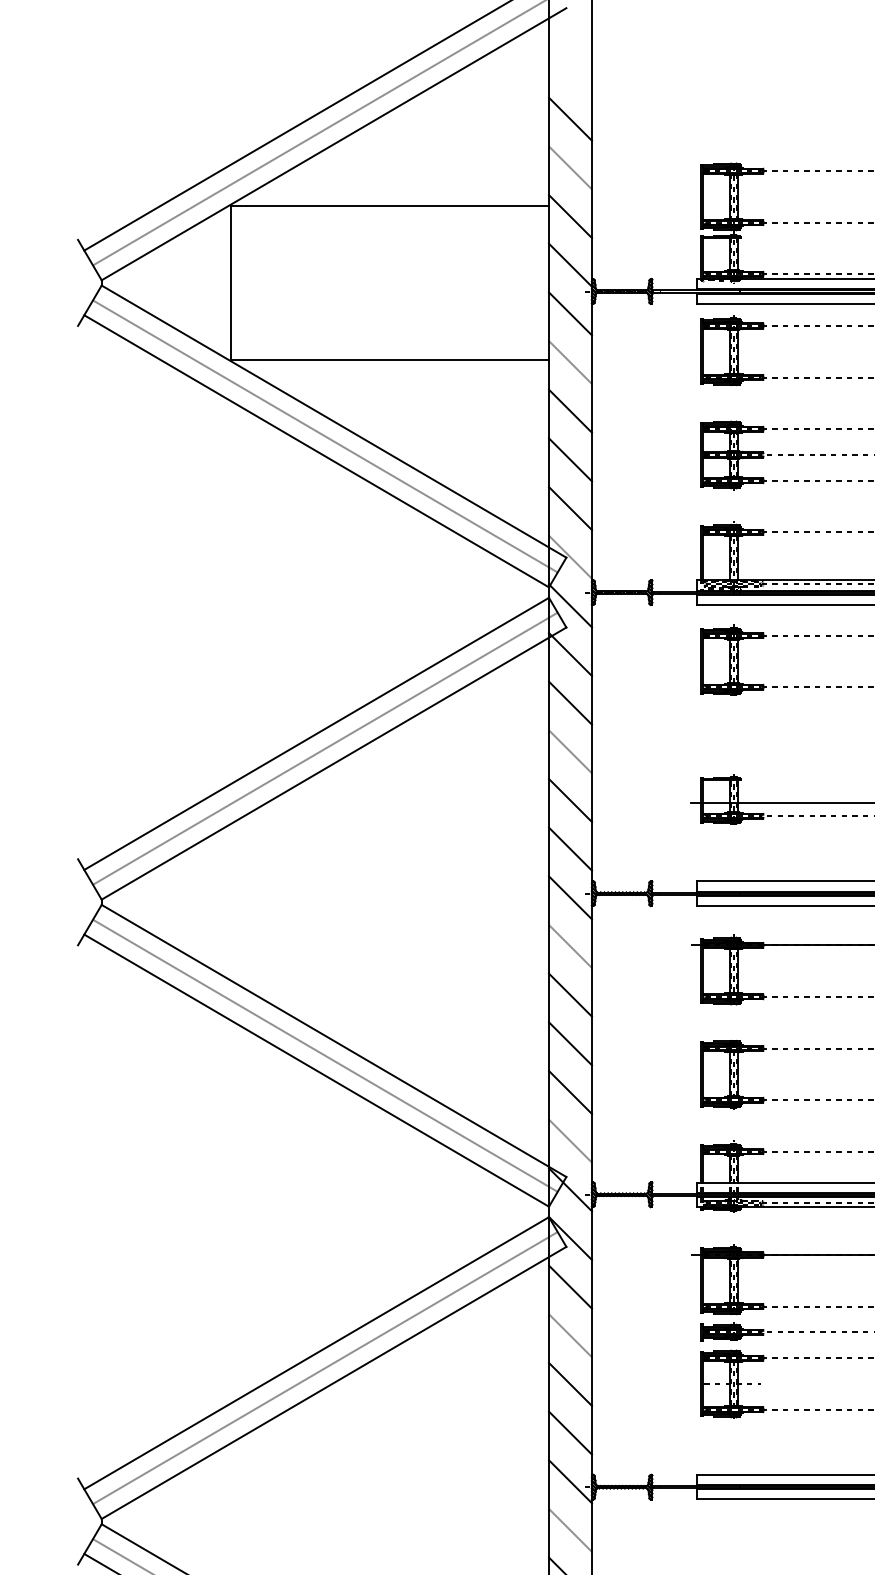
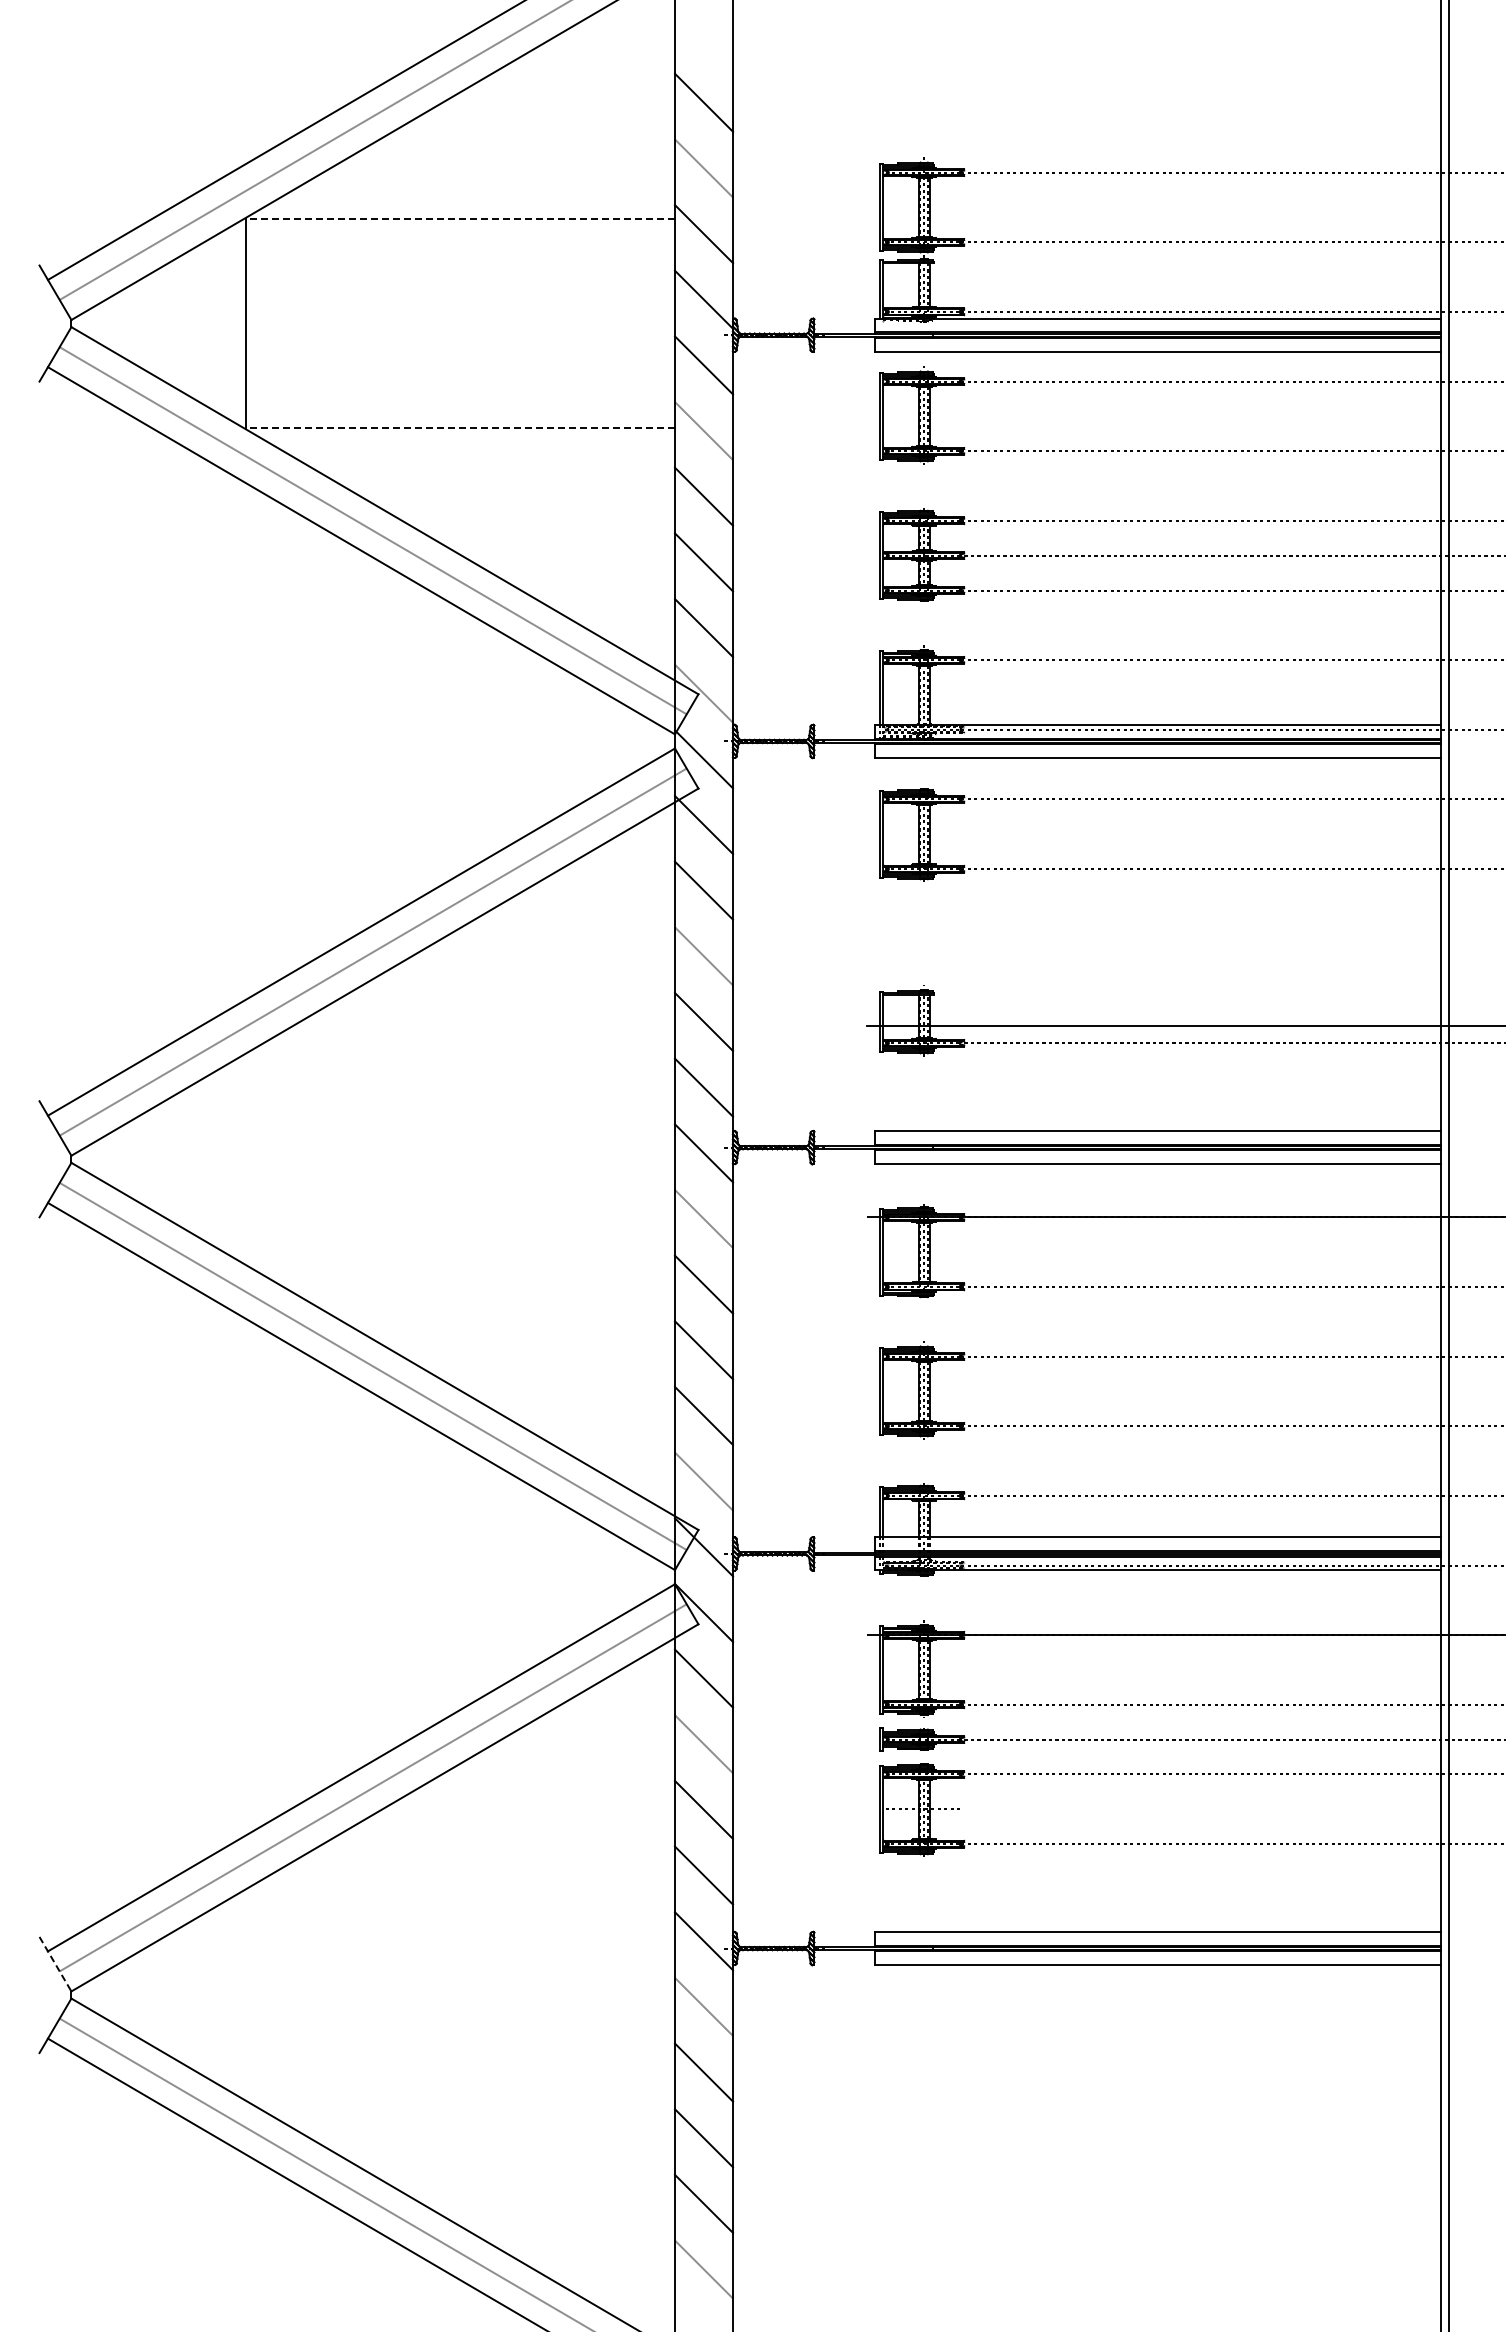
line: (390, 205) -> (460, 219), solid -> dashed
line: (390, 360) -> (460, 428), solid -> dashed
line: (89, 1499) -> (55, 1964), solid -> dashed

